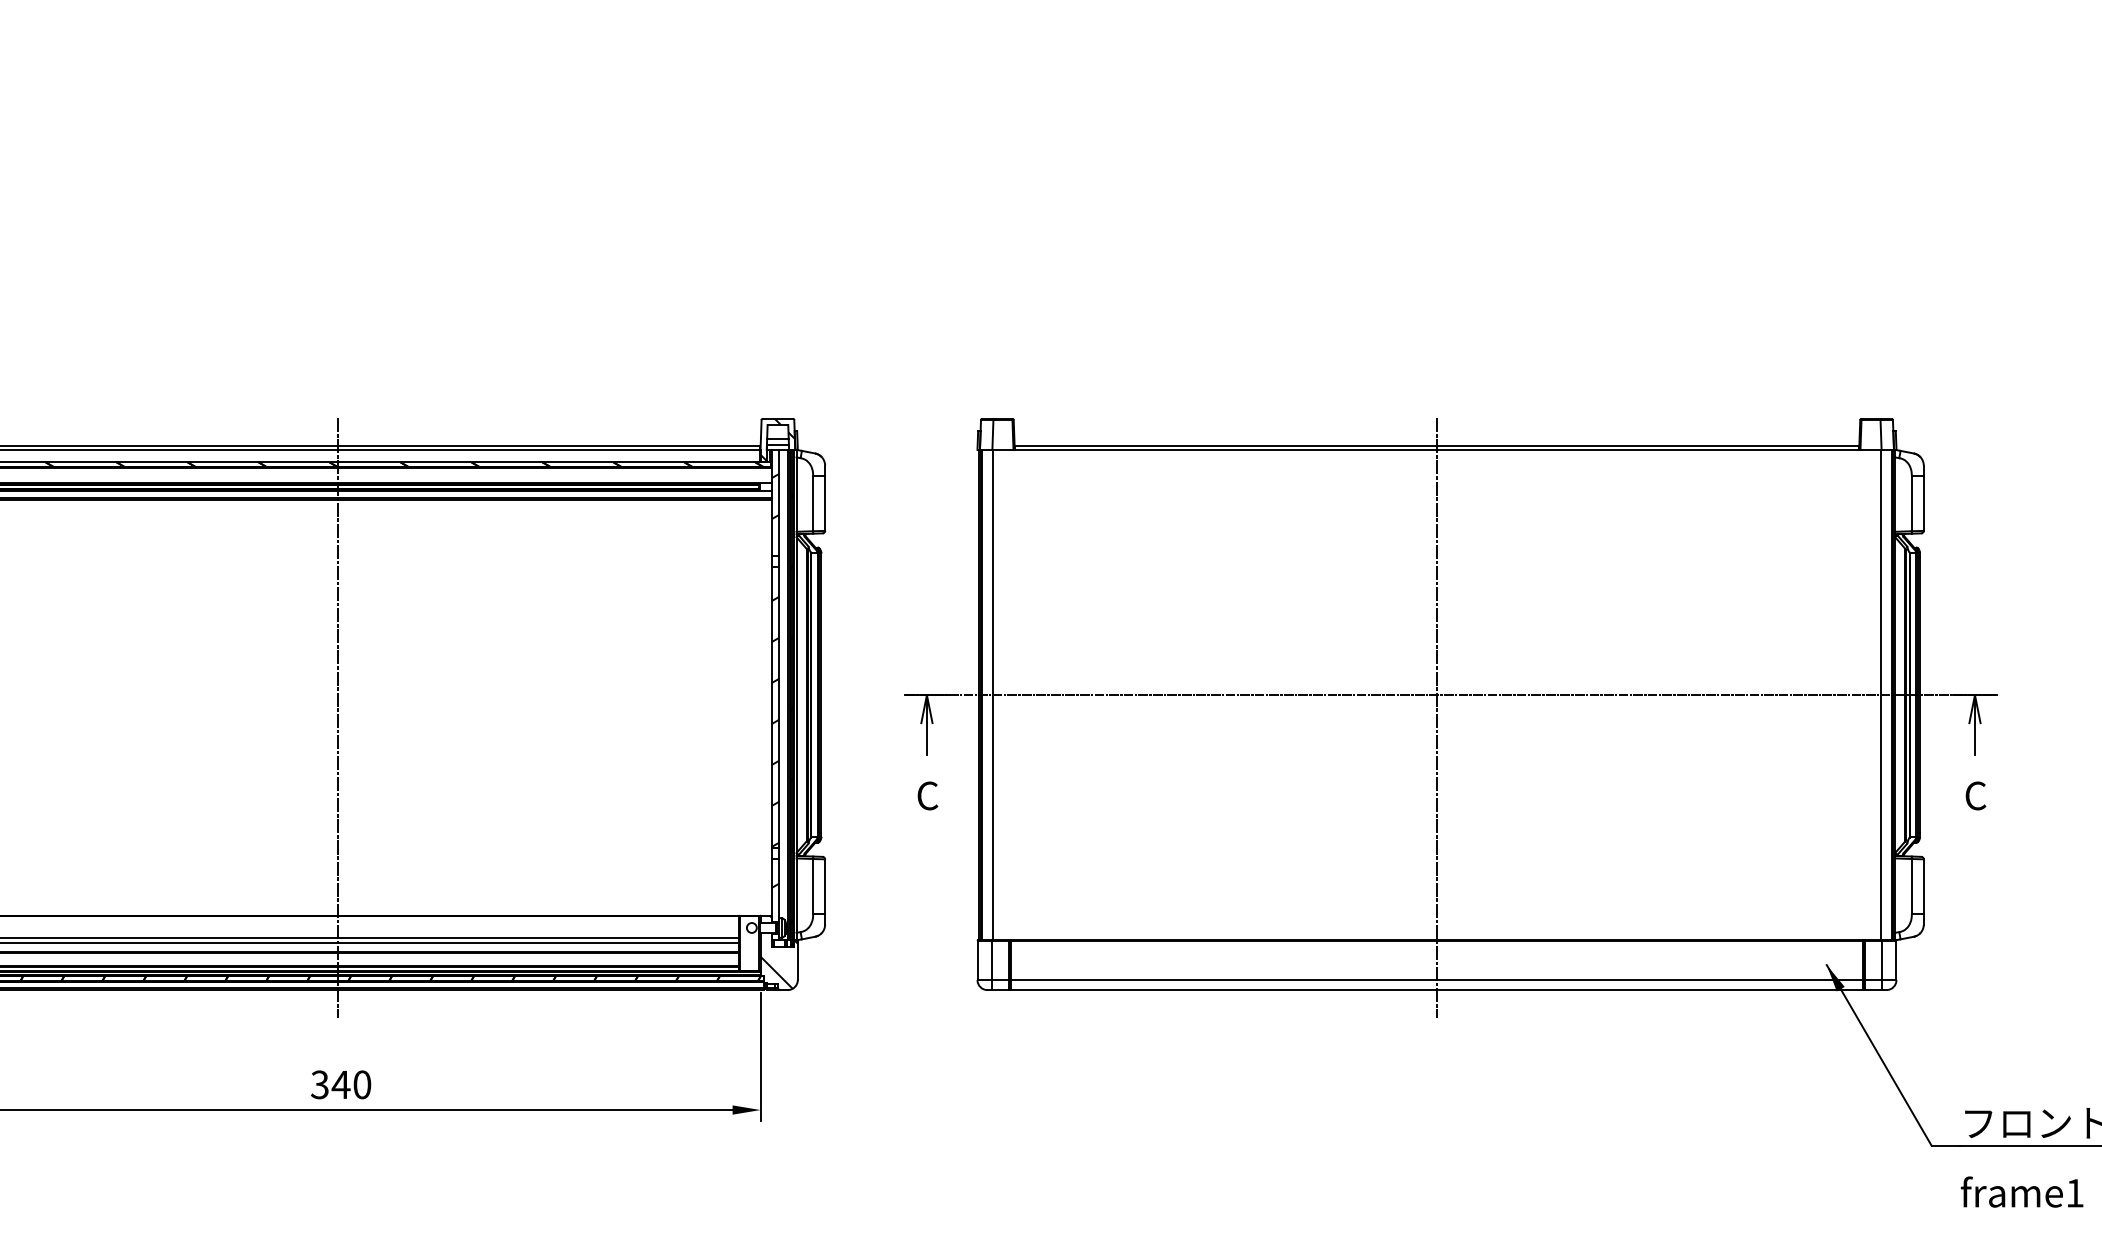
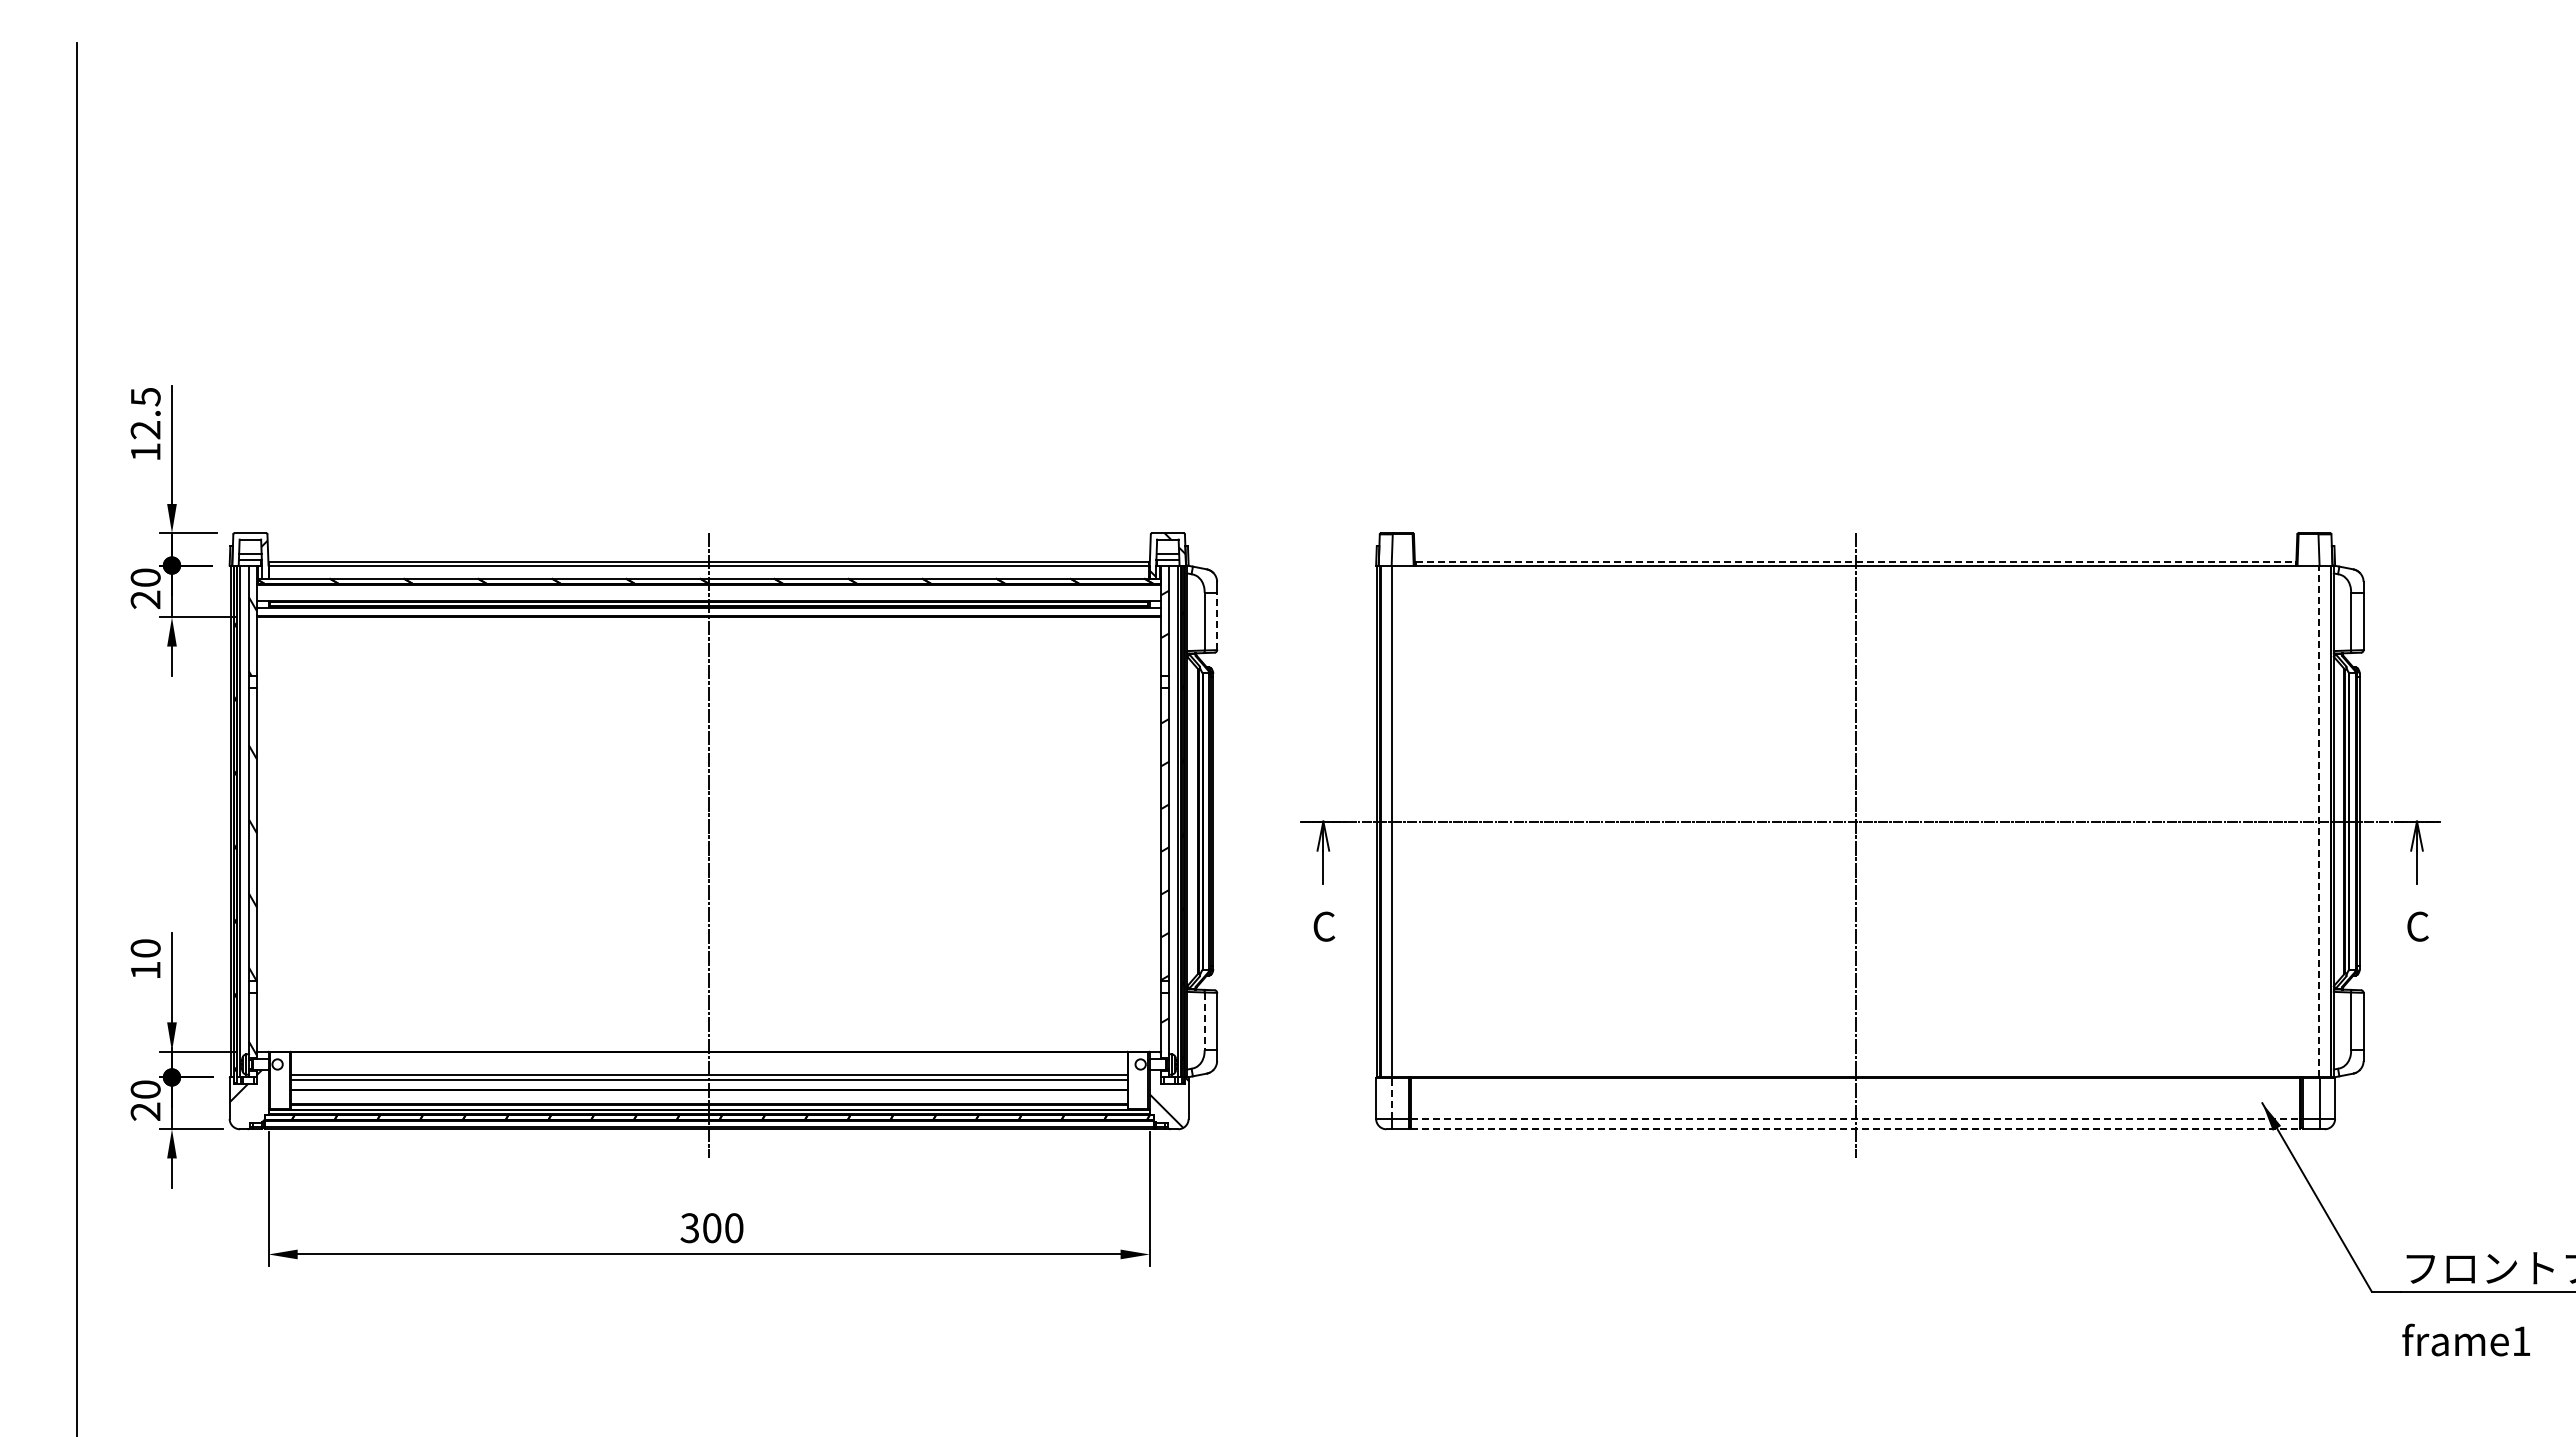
line: (1436, 445) -> (1855, 561), solid -> dashed
line: (825, 503) -> (1217, 621), solid -> dashed
line: (1880, 695) -> (2318, 821), solid -> dashed
line: (813, 886) -> (1204, 1021), solid -> dashed
line: (992, 959) -> (1391, 1097), solid -> dashed
line: (1437, 979) -> (1856, 1118), solid -> dashed
line: (1437, 990) -> (1856, 1129), solid -> dashed
text: (340, 1085) -> (711, 1228), 340 -> 300

